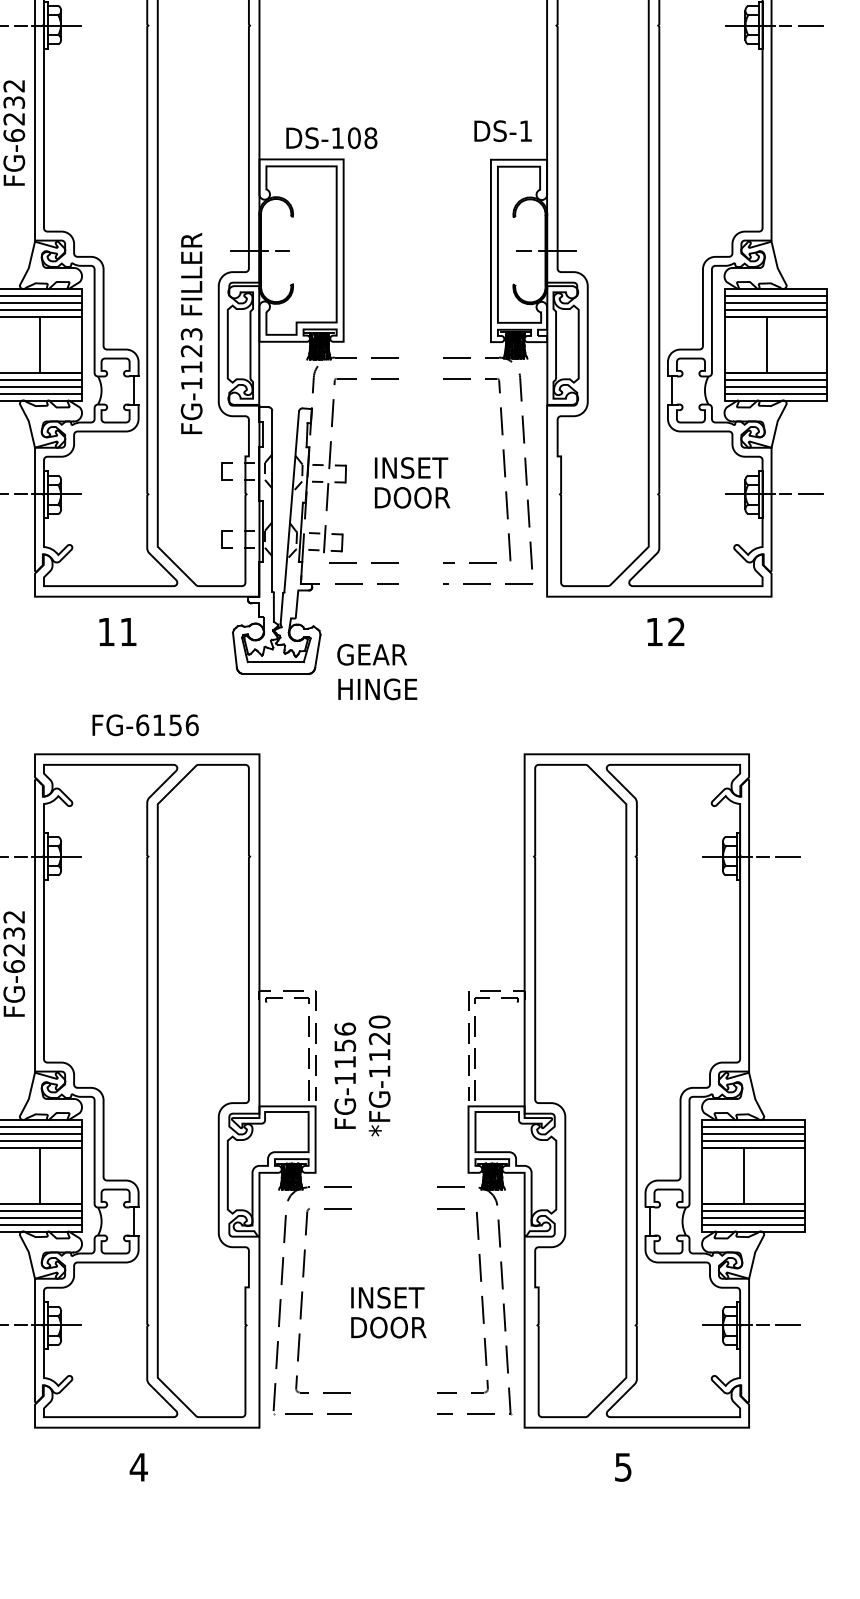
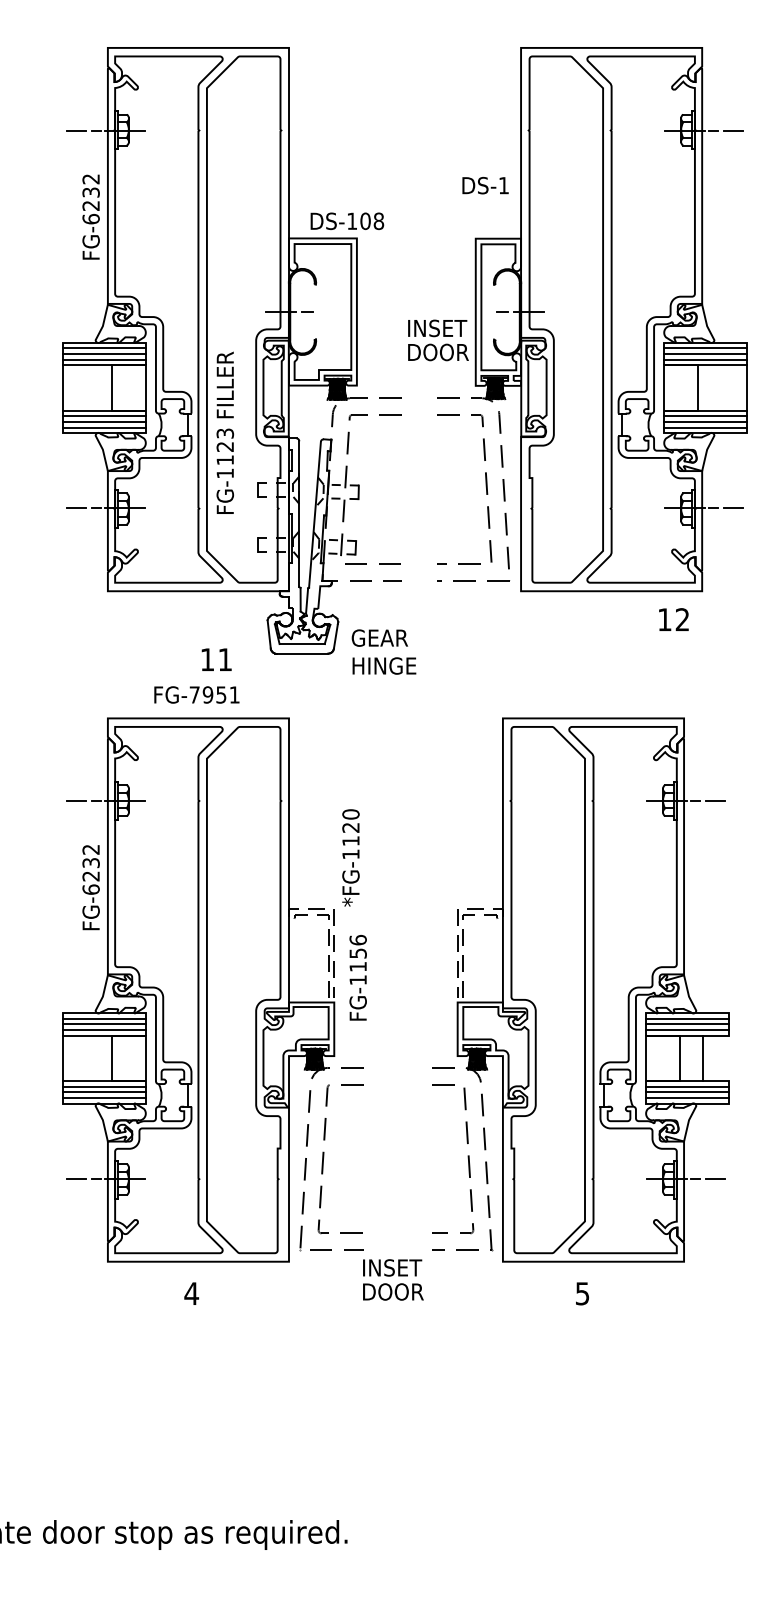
text: (503, 130) -> (485, 185), moved
text: (191, 333) -> (225, 432), moved
text: (412, 482) -> (438, 340), moved
text: (117, 631) -> (216, 659), moved
text: (665, 631) -> (673, 619), moved
text: (167, 724) -> (214, 694), FG-6156 -> FG-7951
text: (379, 1075) -> (350, 857), moved
line: (804, 1175) -> (702, 1058), moved
text: (388, 1312) -> (393, 1279), moved

